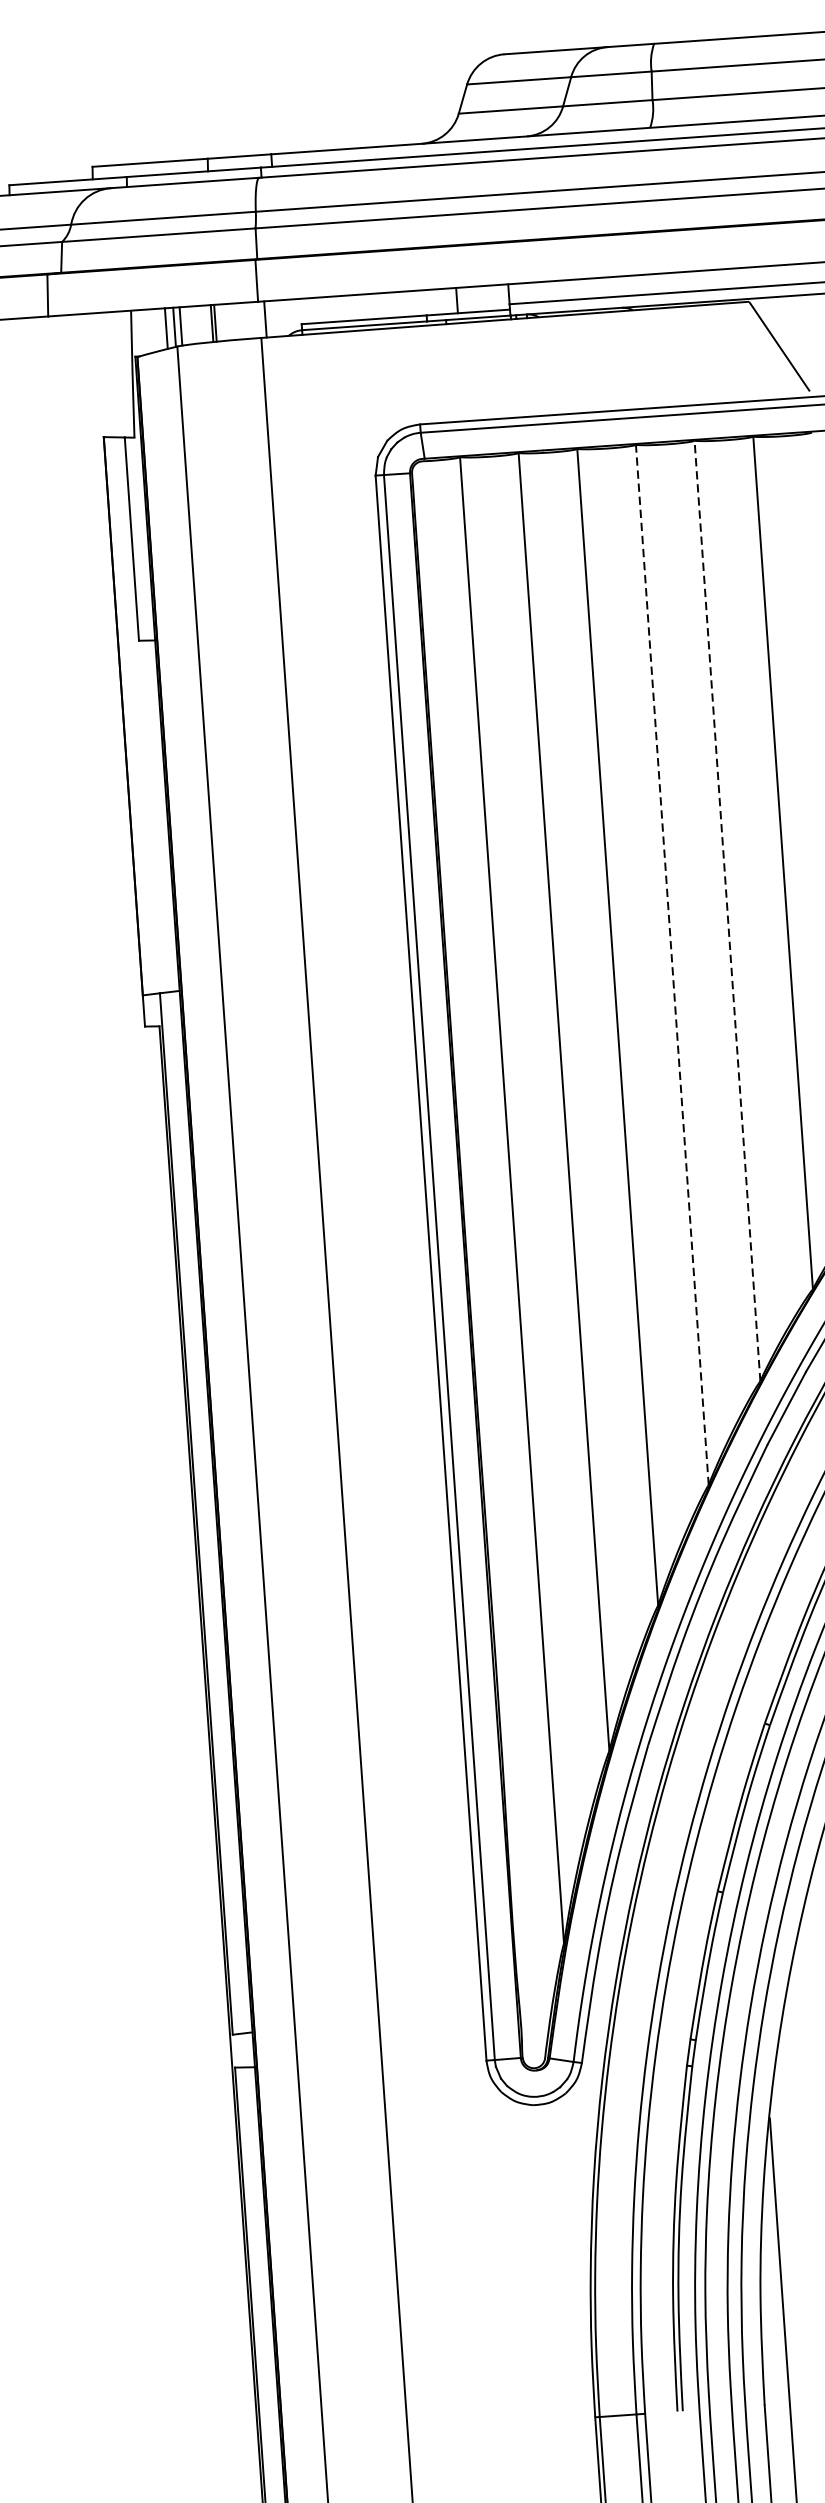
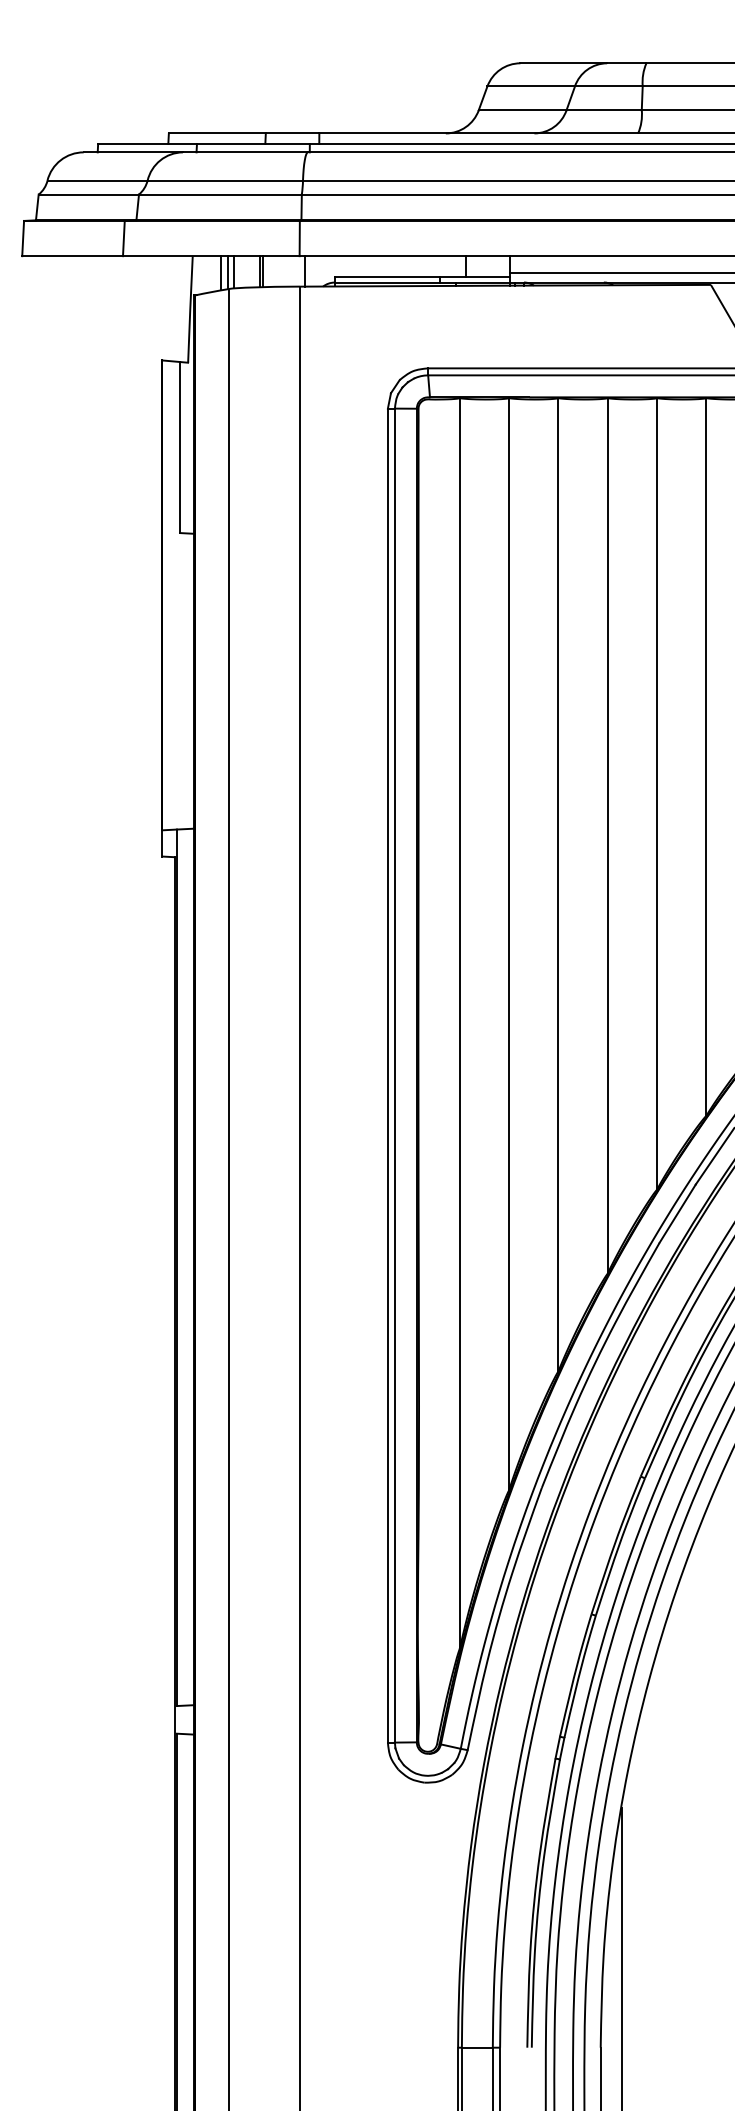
line: (727, 910) -> (657, 793), dashed -> solid
line: (672, 964) -> (607, 835), dashed -> solid

